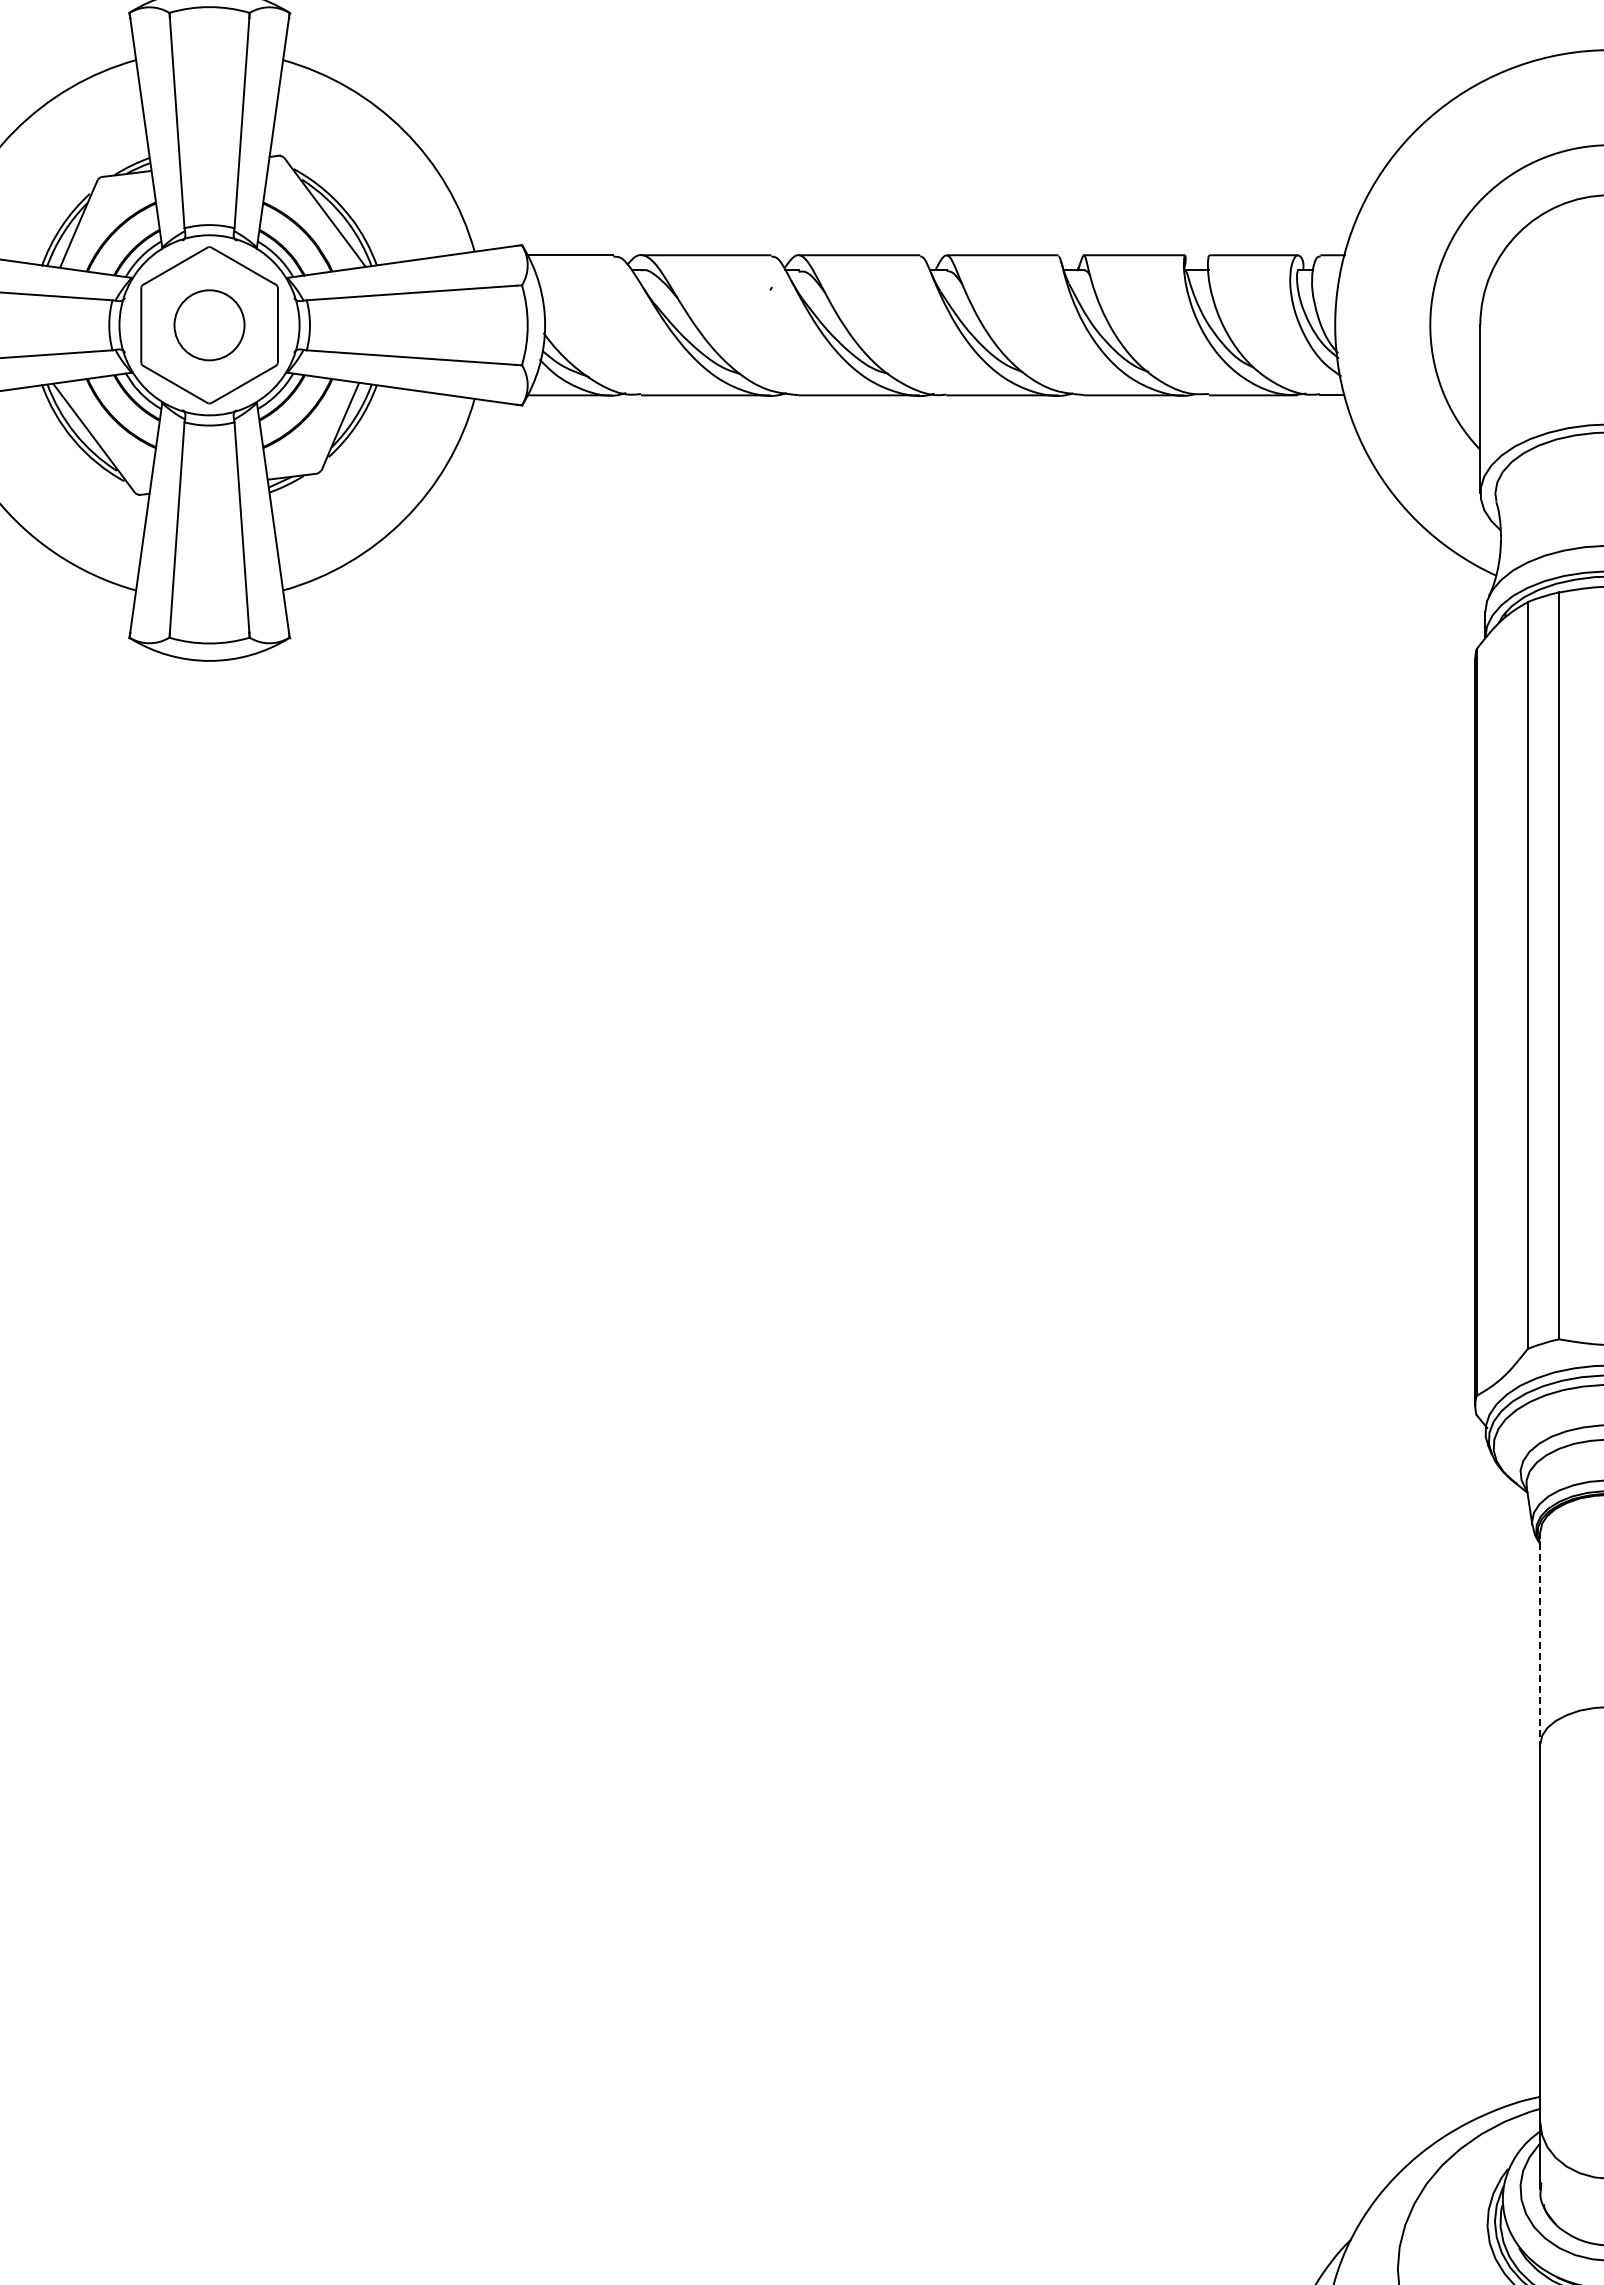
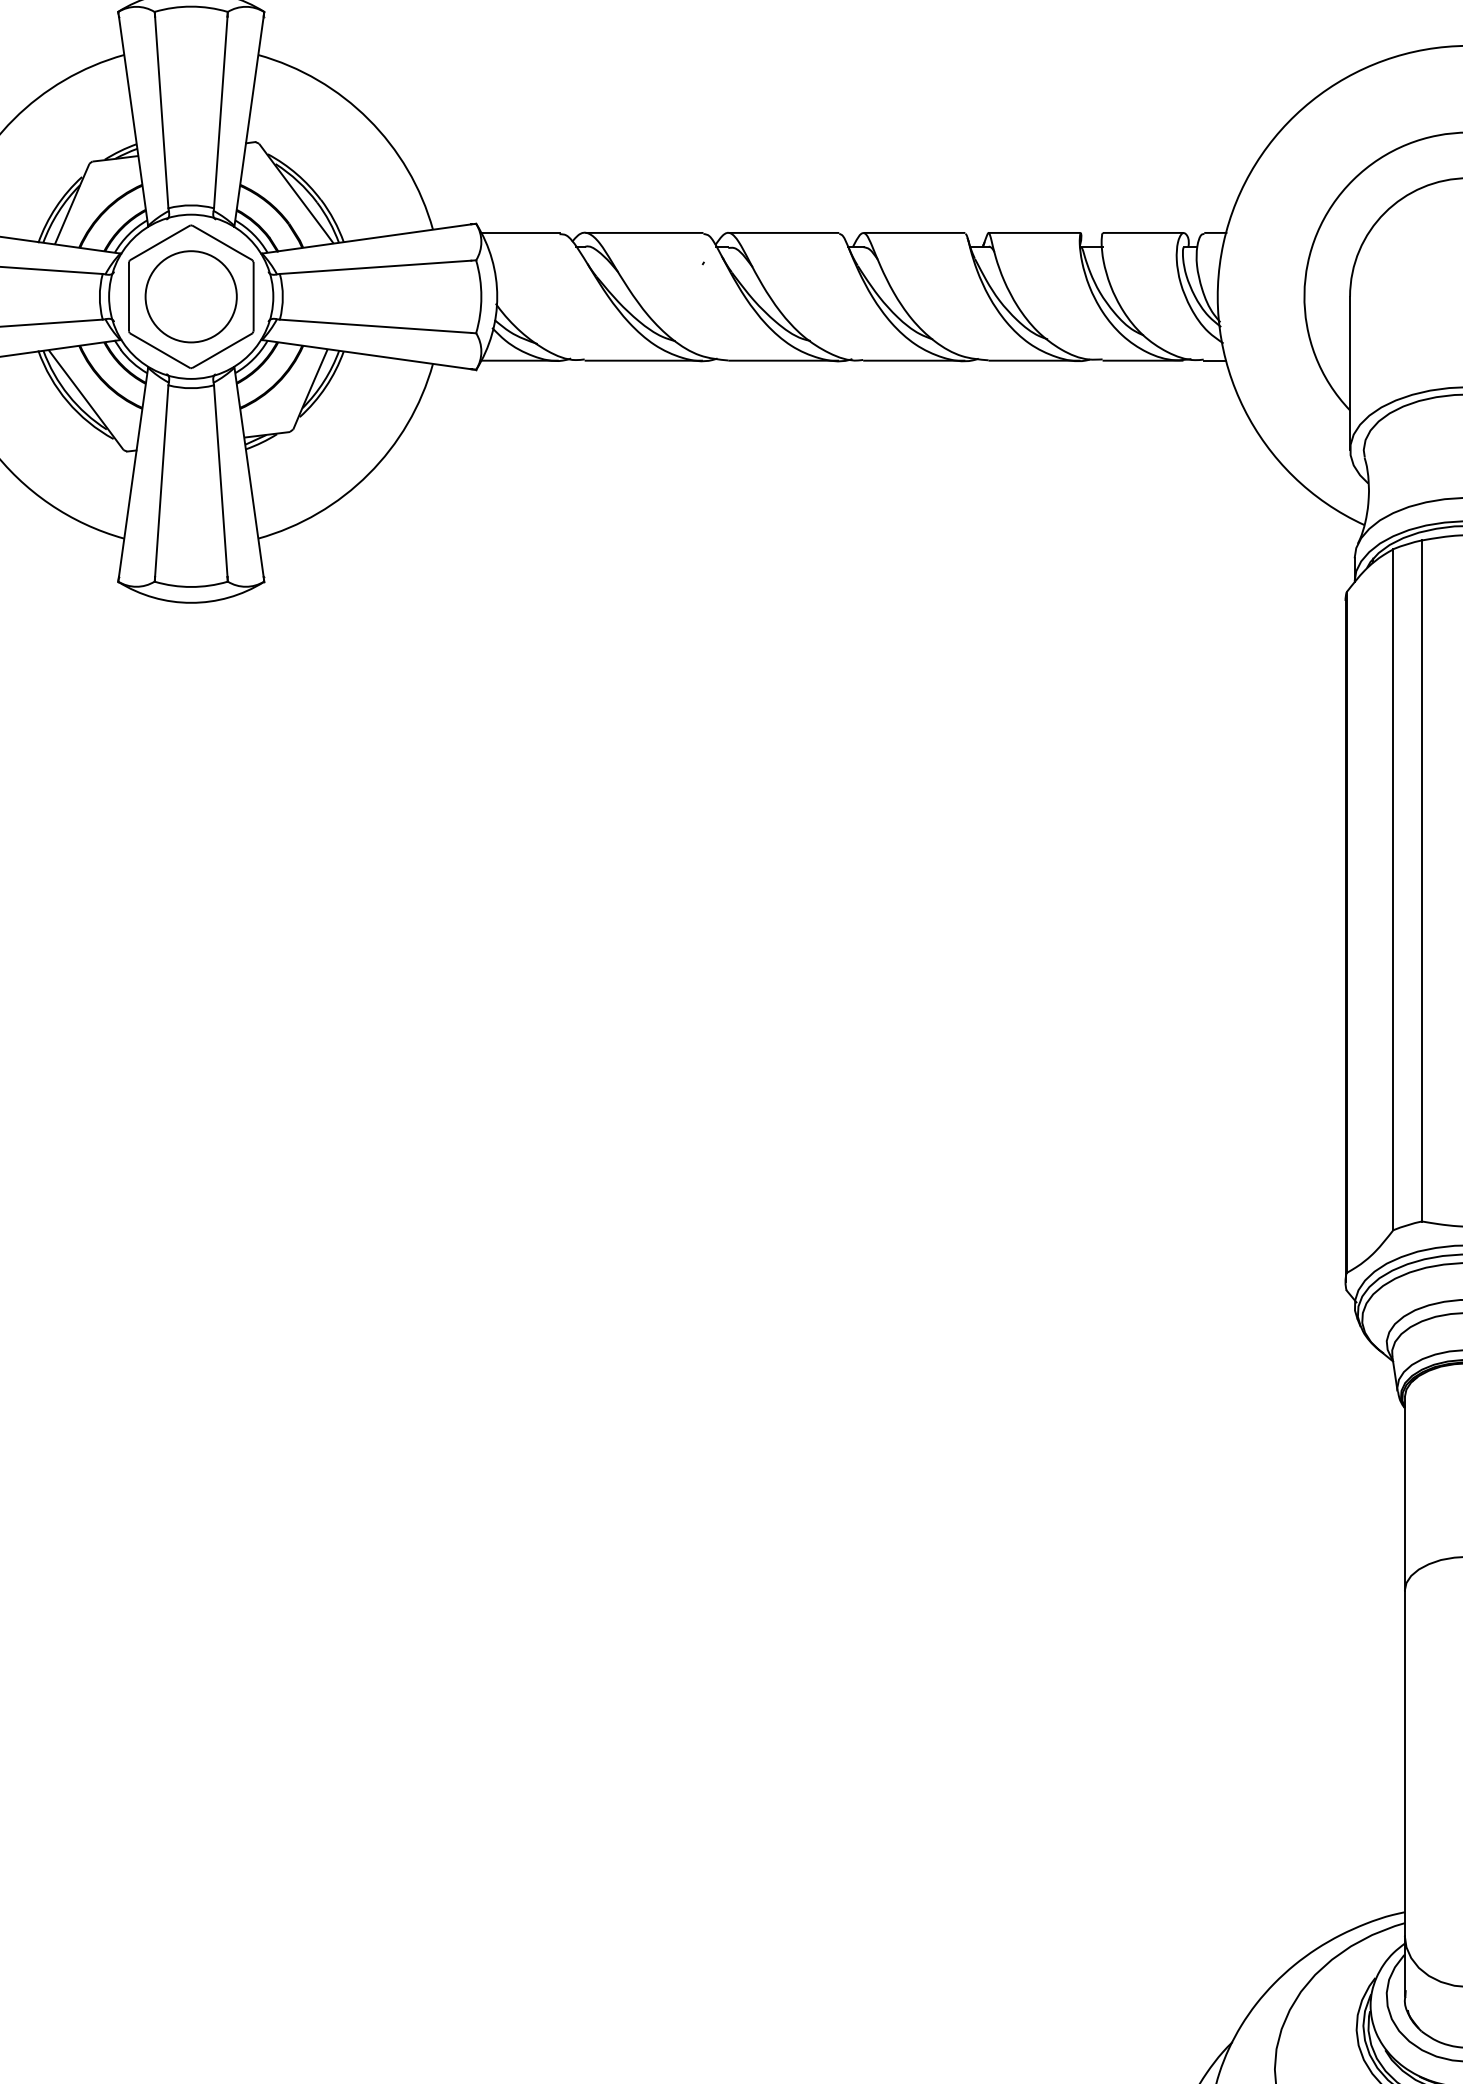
circle: (209, 325) -> (191, 296), size x1.43
line: (1540, 1638) -> (1404, 1494), dashed -> solid

